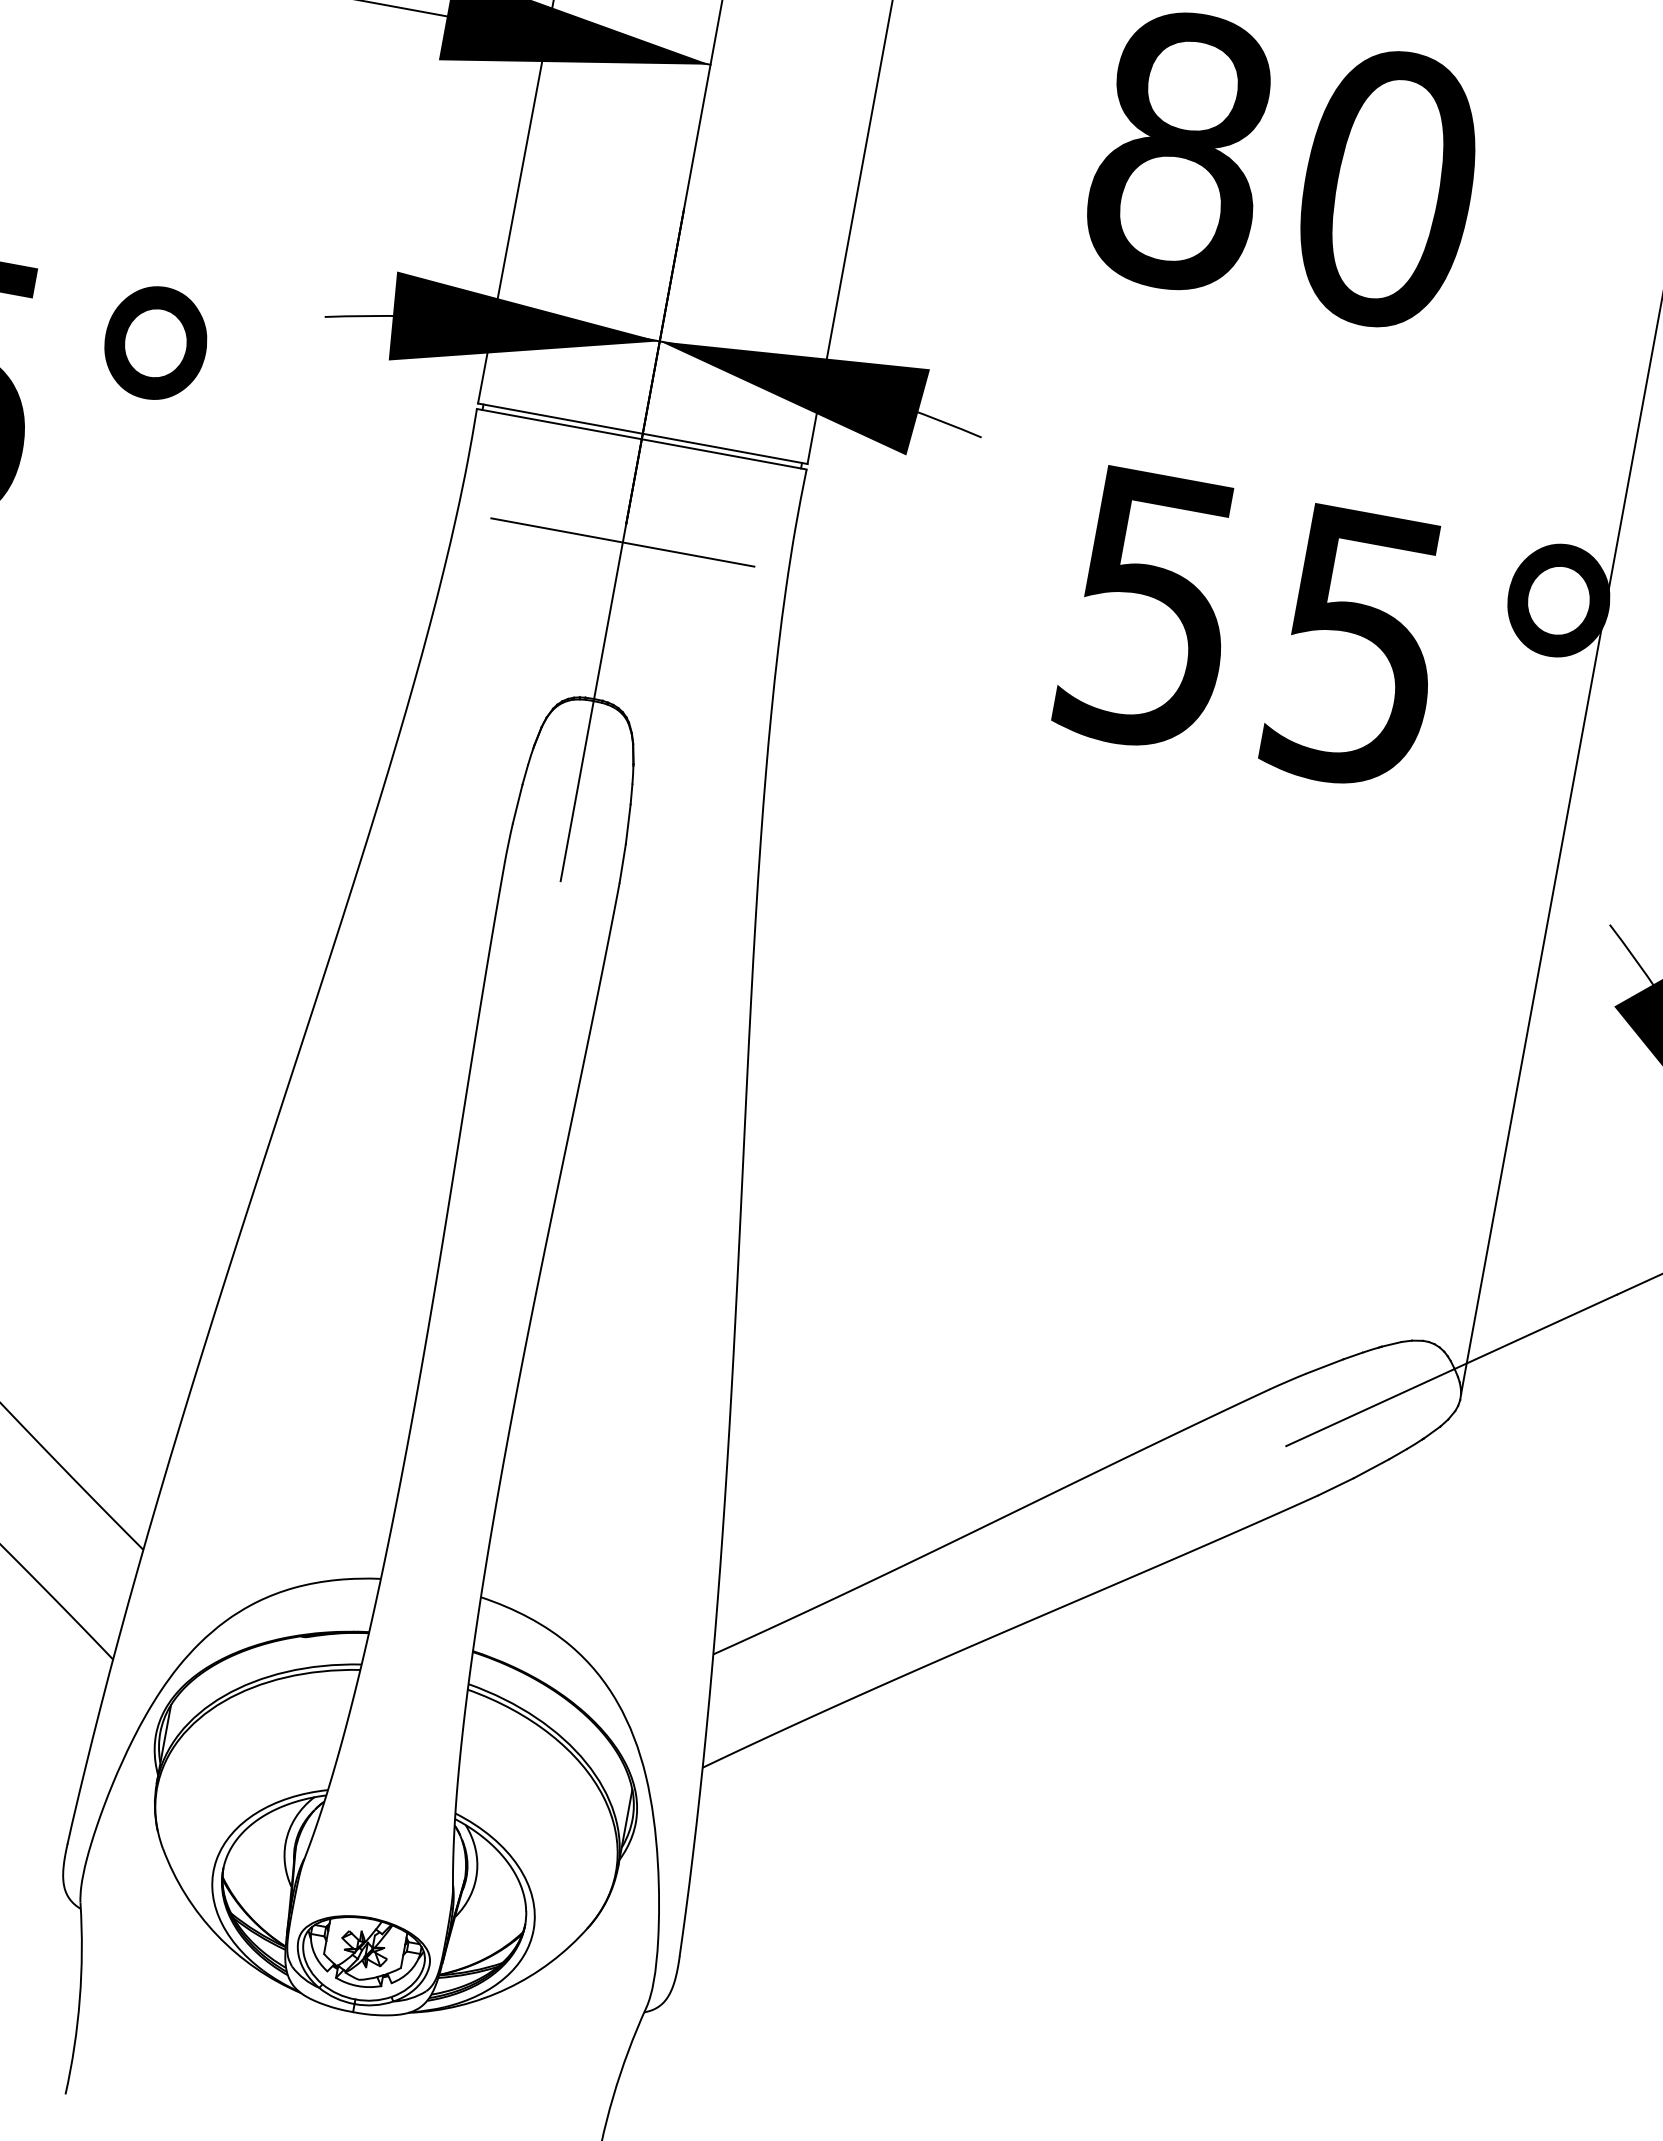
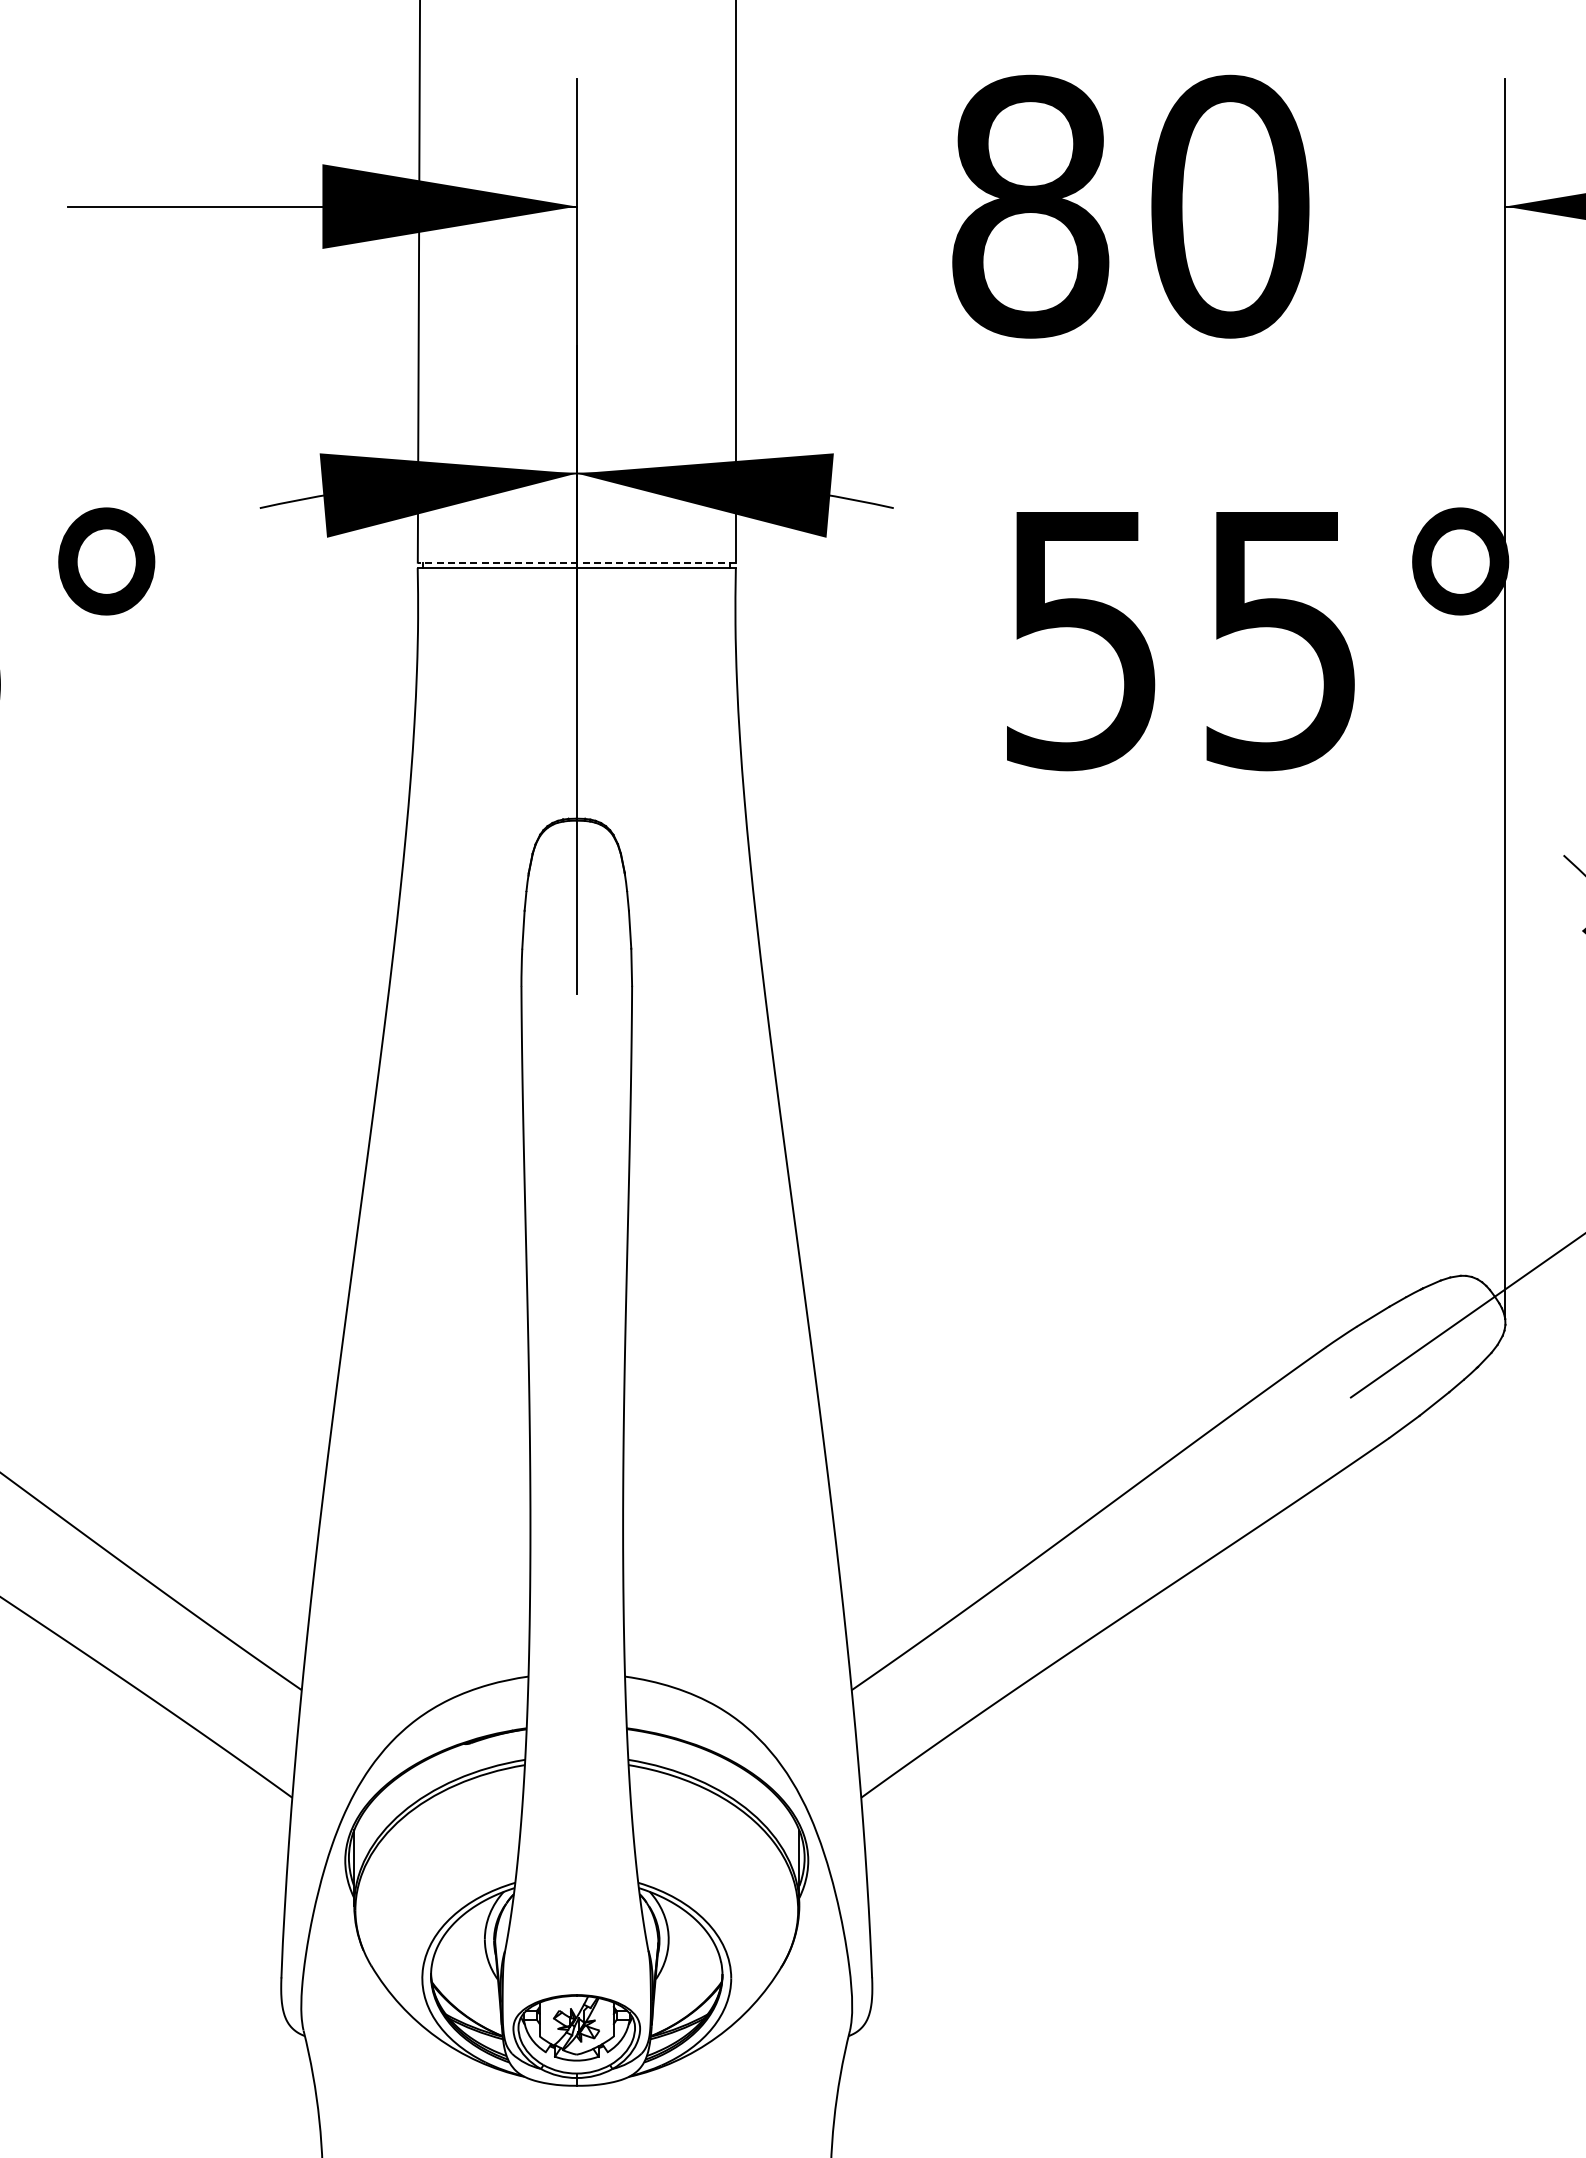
line: (642, 433) -> (576, 562), solid -> dashed
line: (622, 542) -> (576, 667), removed

